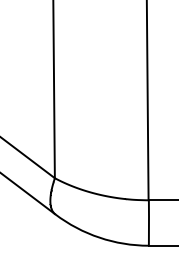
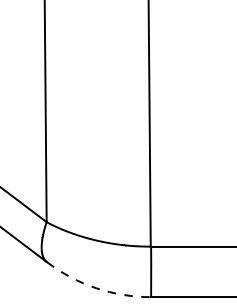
arc: (99, 237) -> (96, 288), solid -> dashed

